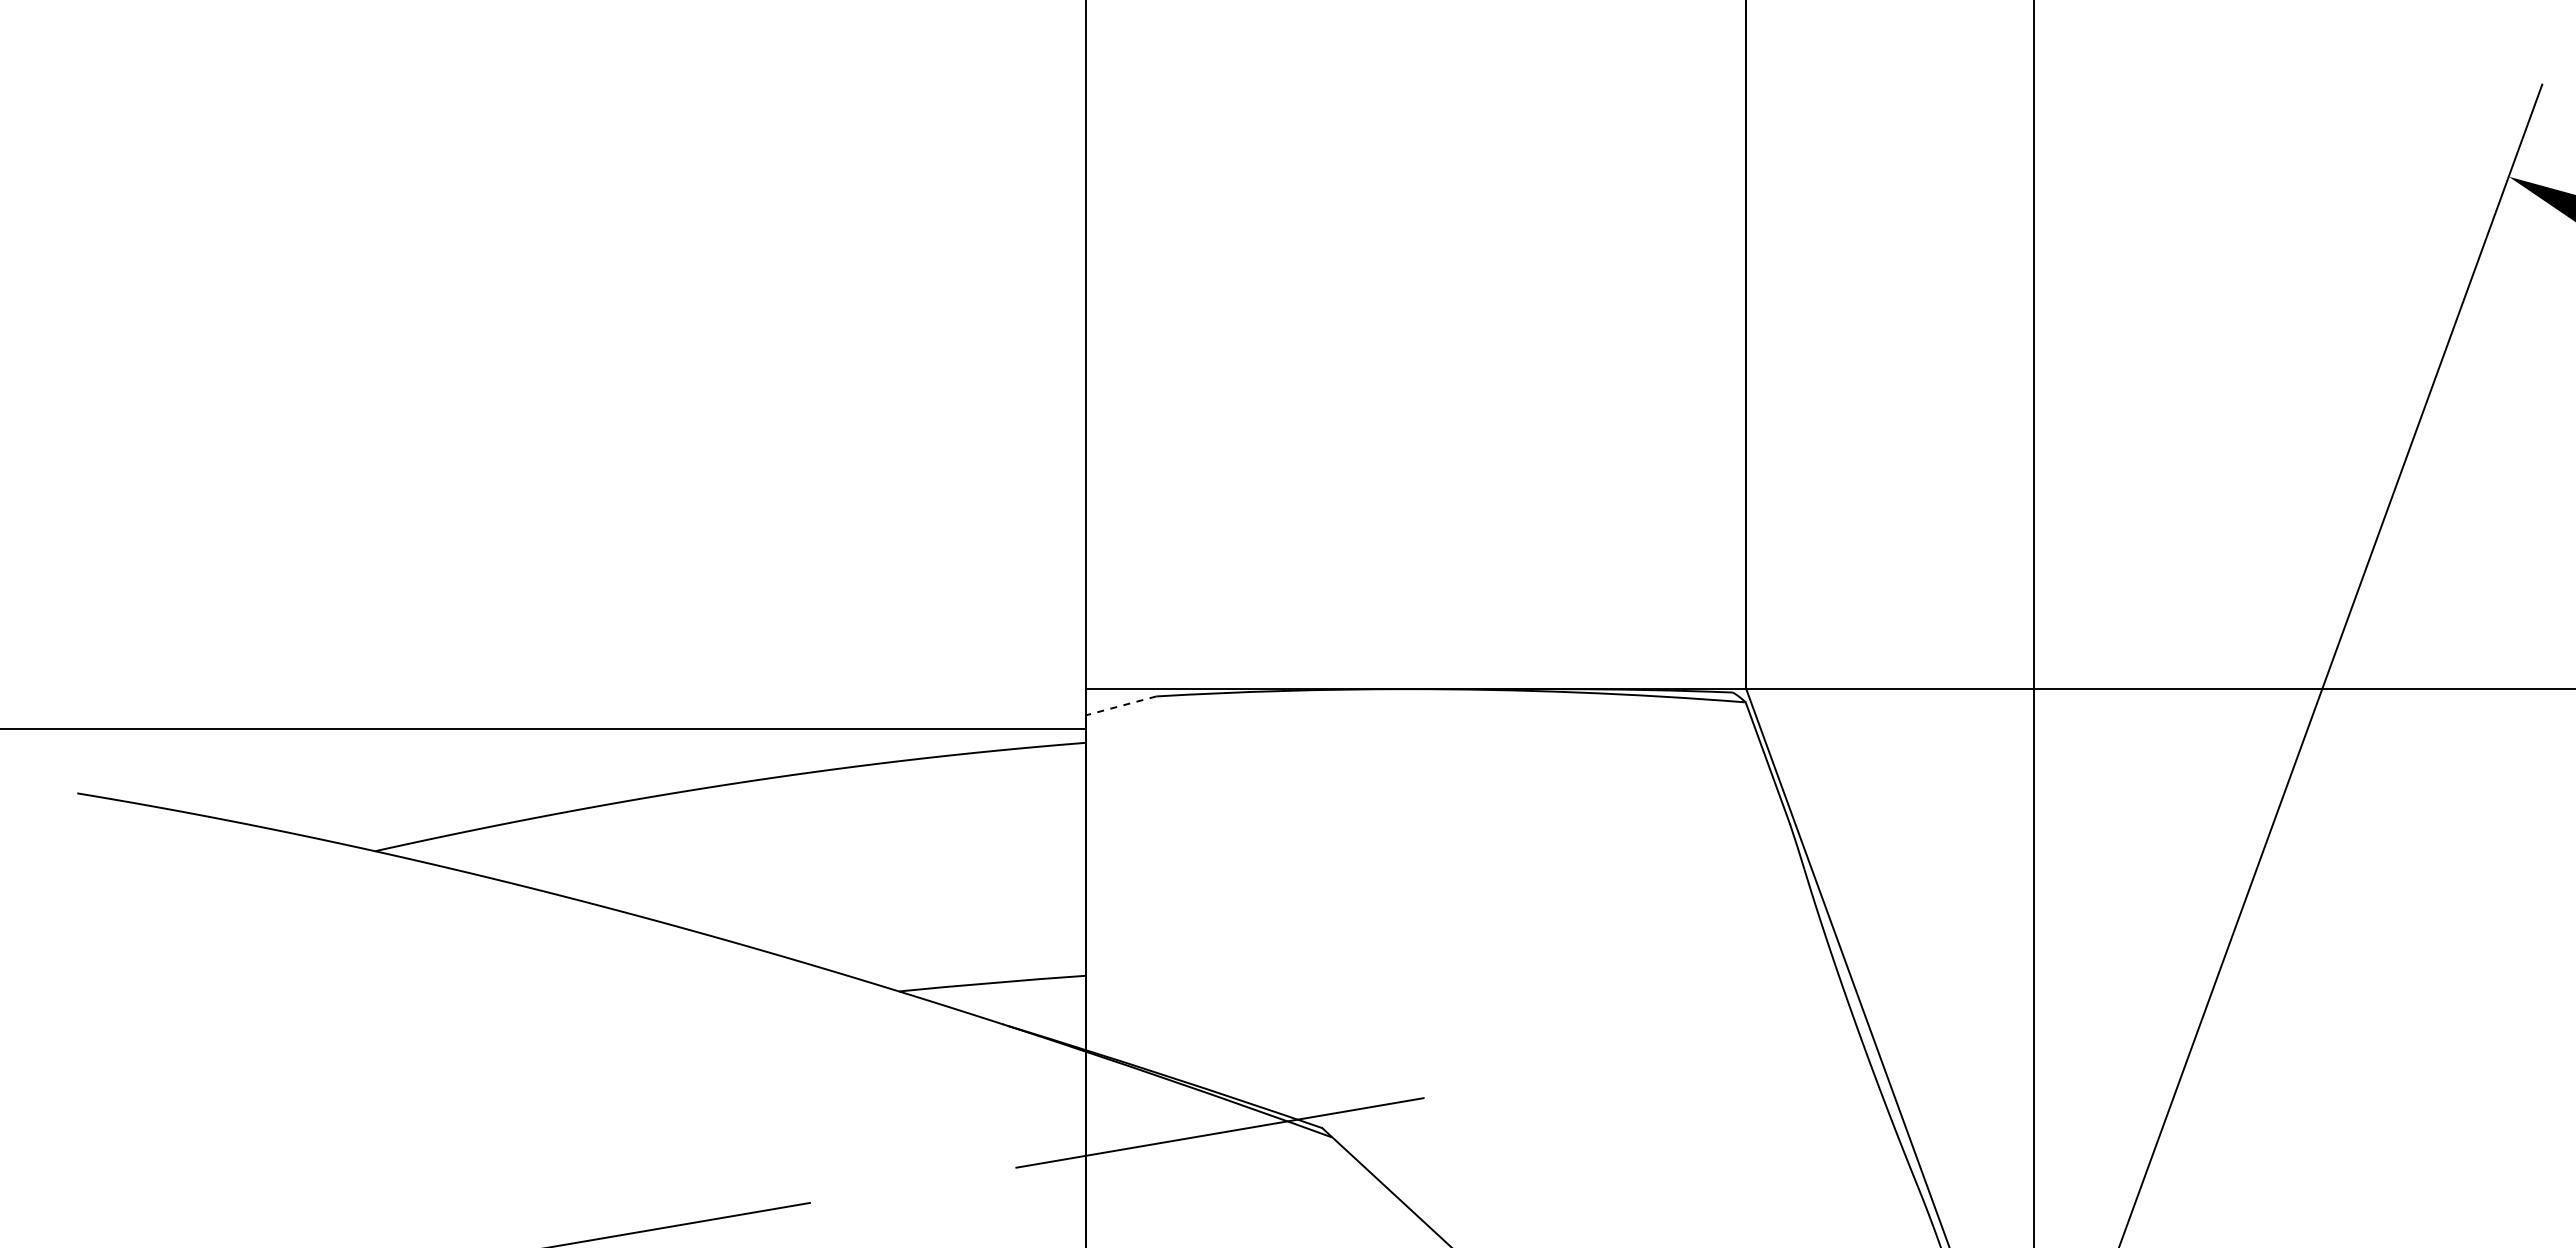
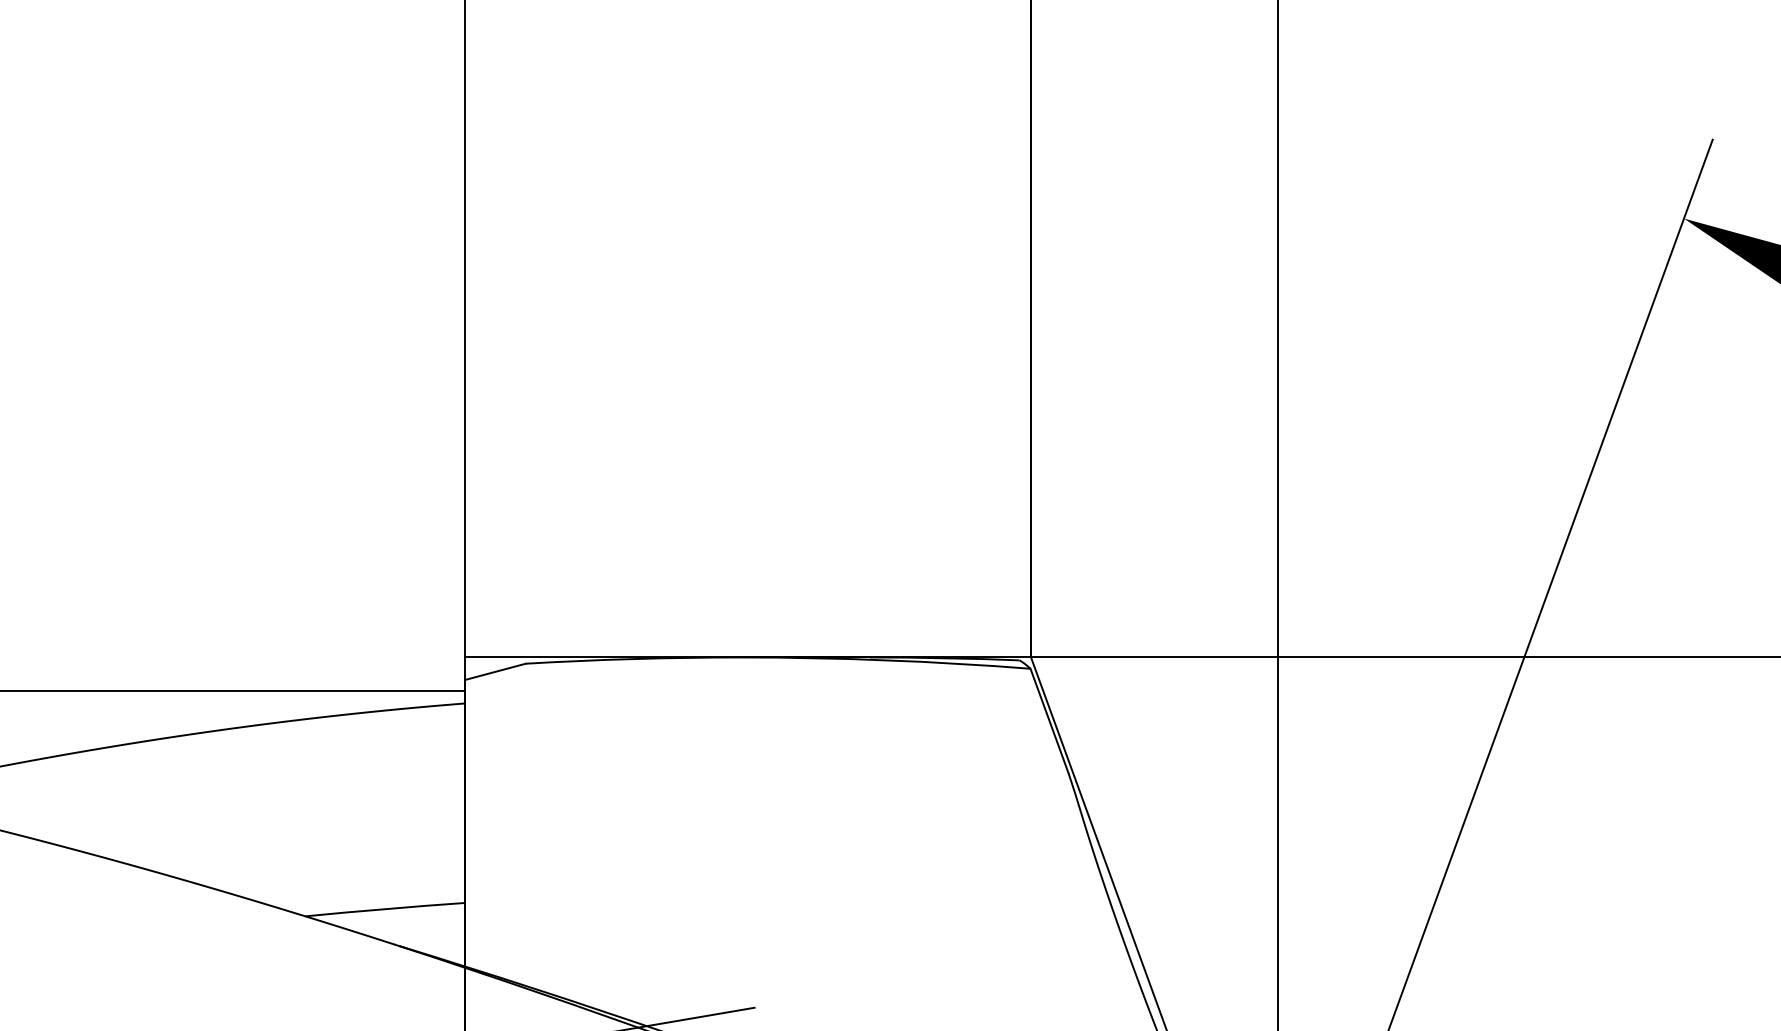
line: (1120, 705) -> (495, 671), dashed -> solid

